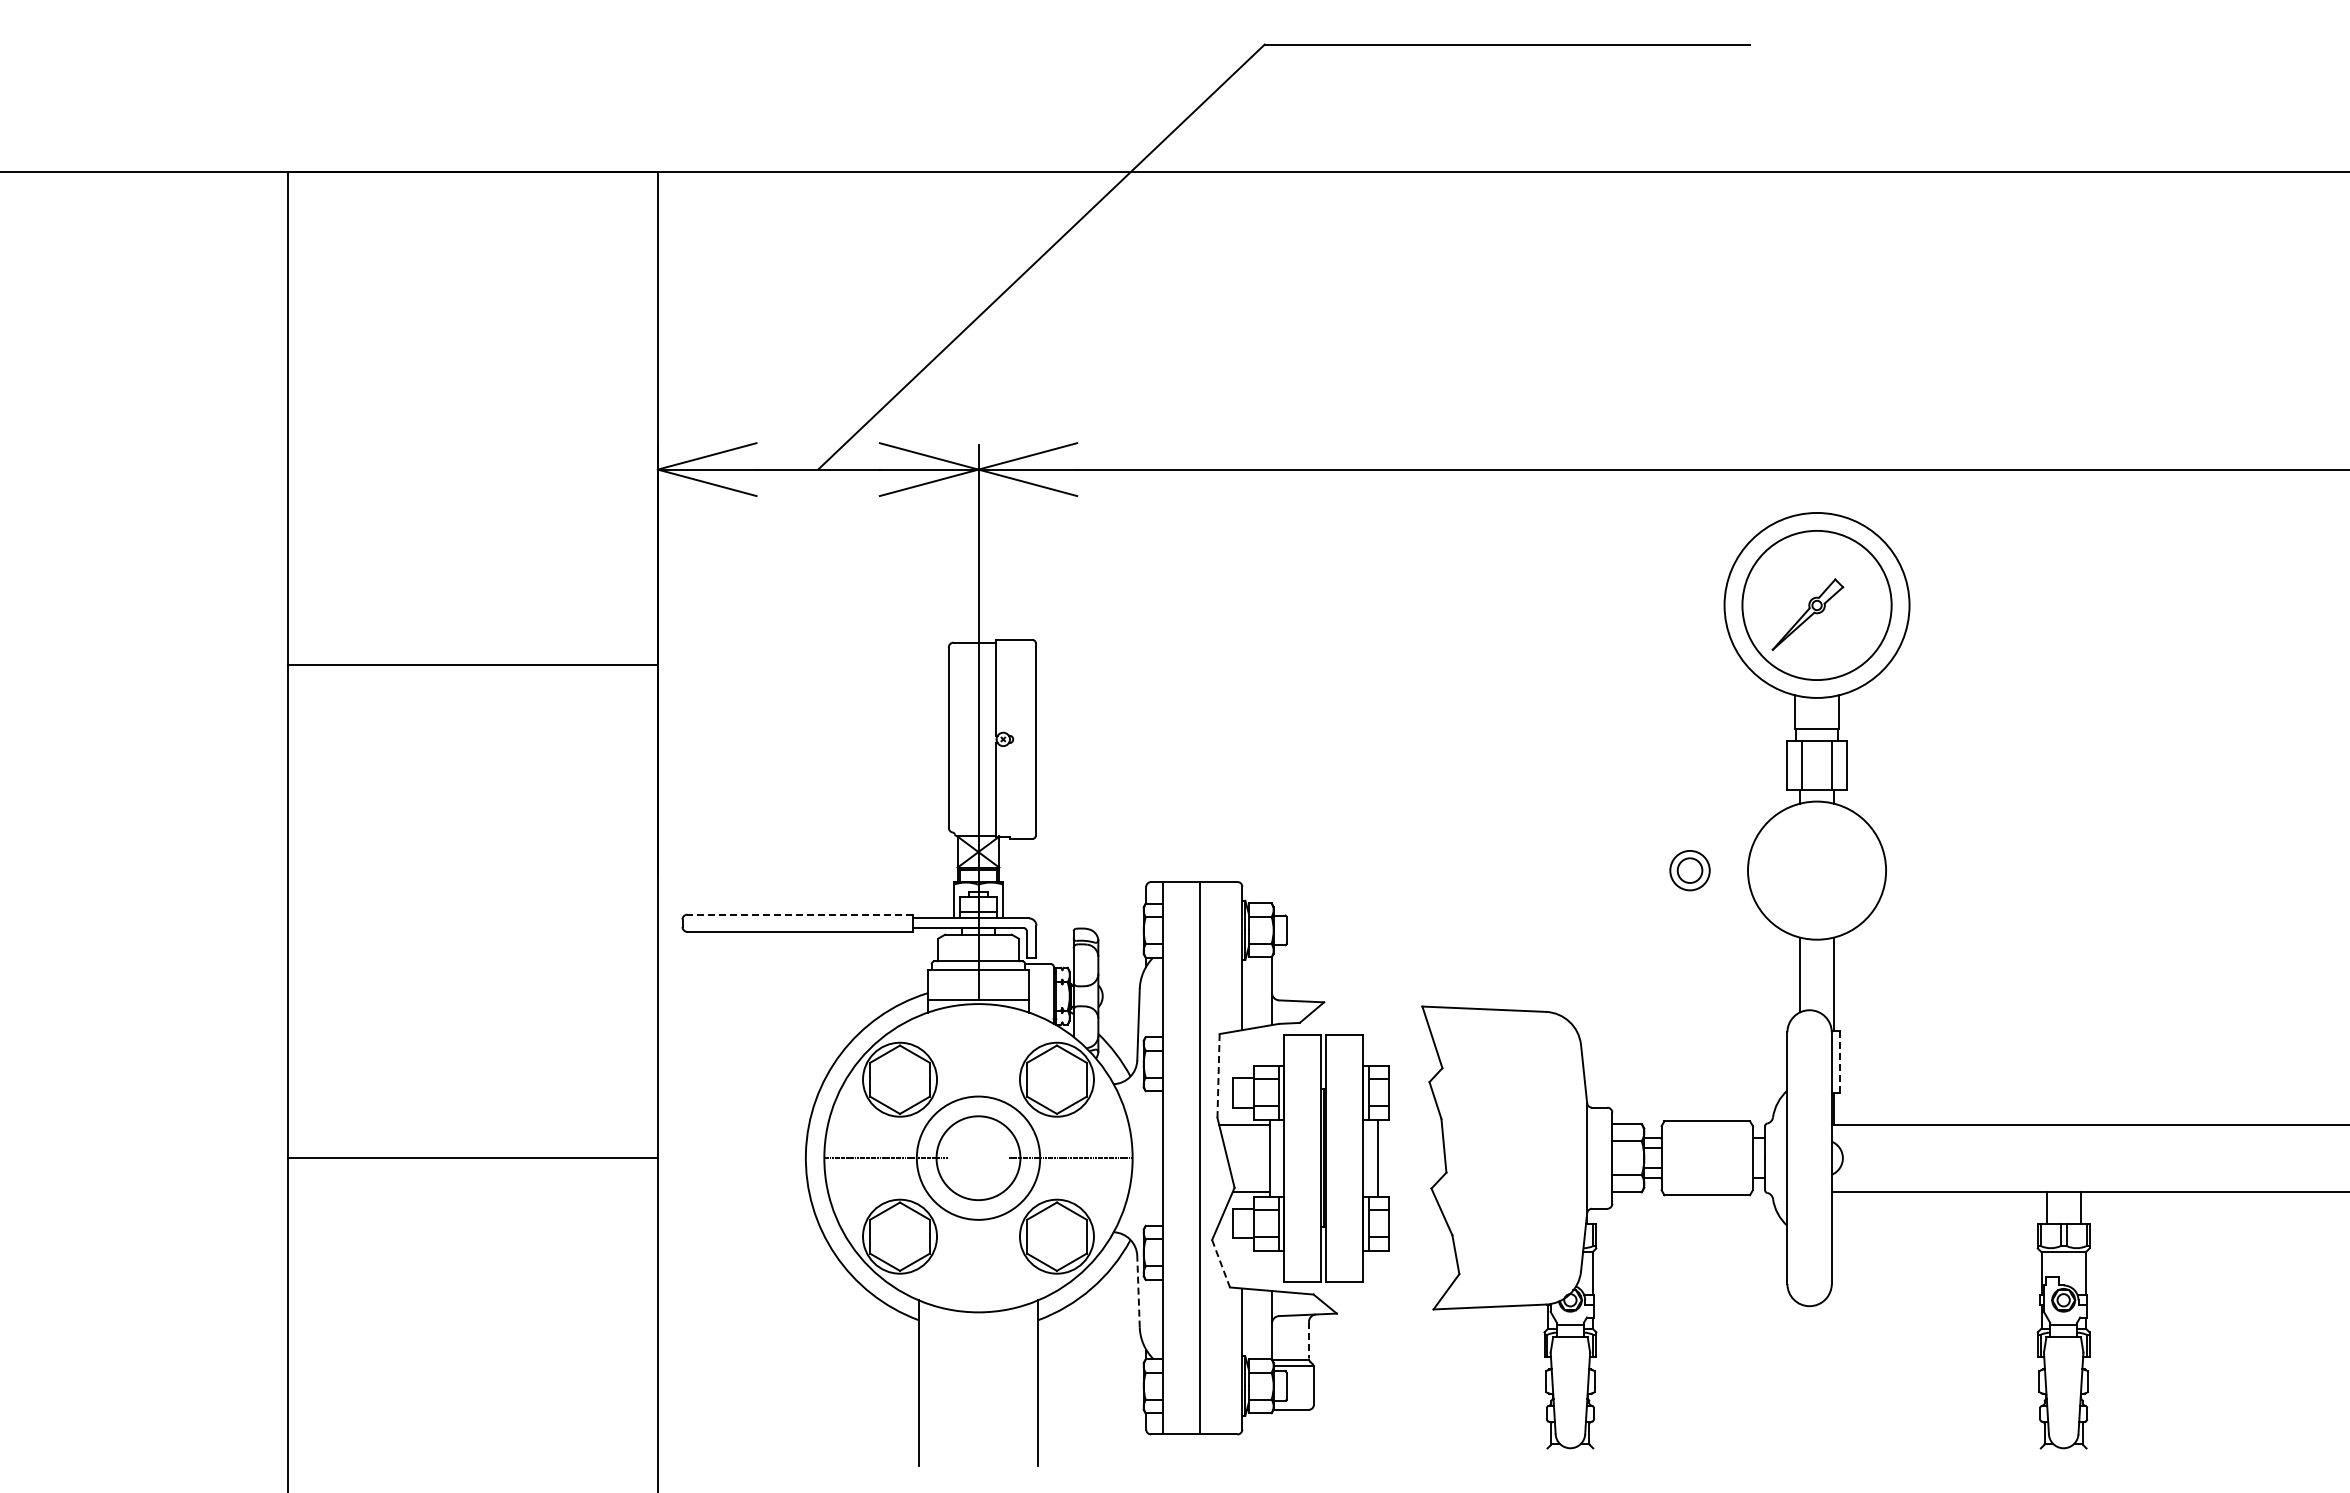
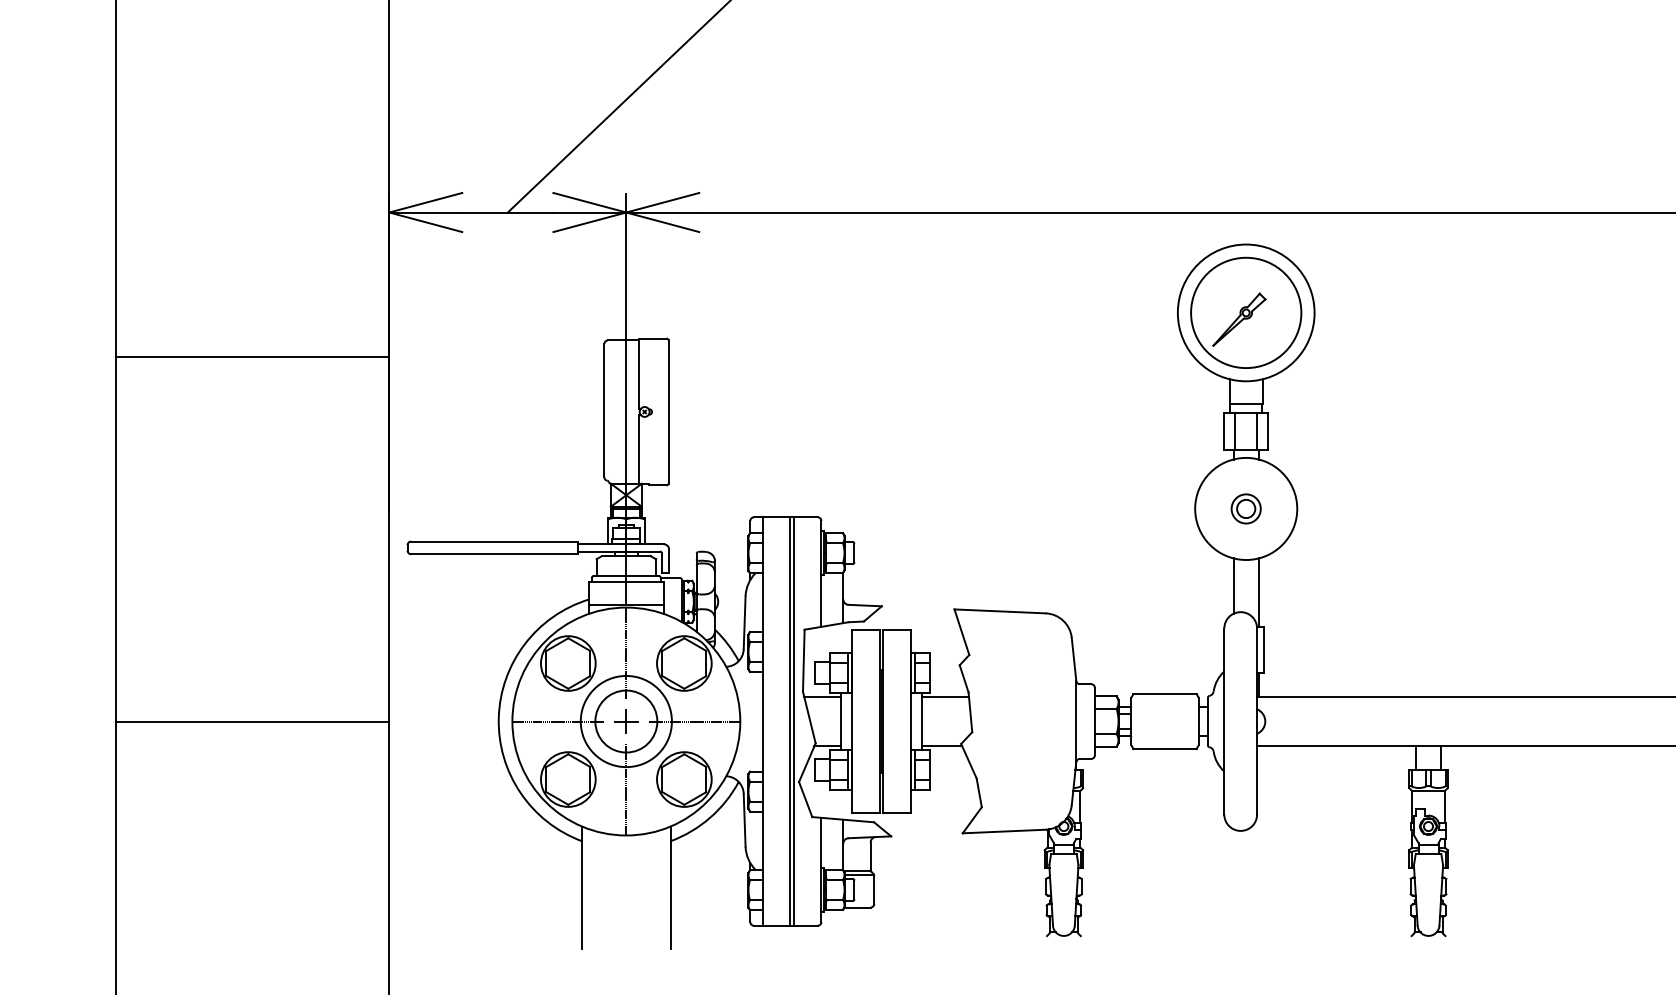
part: (1689, 870) -> (1245, 508), moved
line: (800, 914) -> (494, 541), dashed -> solid
line: (1840, 1061) -> (1263, 650), dashed -> solid
line: (978, 1065) -> (626, 652), added
line: (1218, 1075) -> (803, 660), dashed -> solid
line: (1410, 1124) -> (945, 696), added
line: (1205, 1157) -> (794, 721), added
part: (978, 1158) -> (626, 721), added
line: (1405, 1191) -> (941, 746), added
line: (978, 1250) -> (626, 789), added
line: (1221, 1264) -> (805, 800), dashed -> solid
line: (1138, 1291) -> (744, 820), dashed -> solid
line: (1308, 1340) -> (870, 856), dashed -> solid

